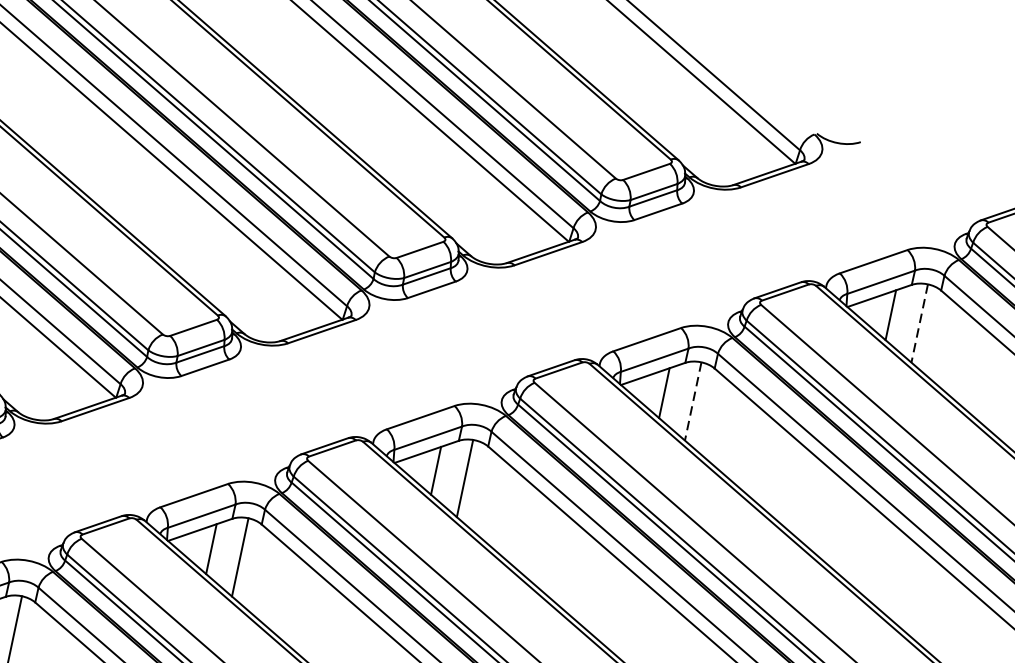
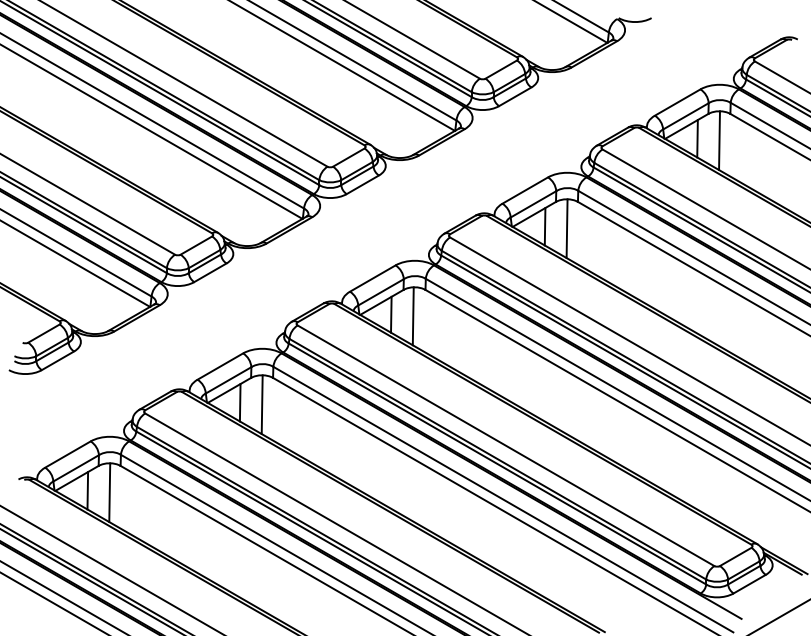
line: (919, 324) -> (719, 141), dashed -> solid
line: (693, 402) -> (567, 229), dashed -> solid

